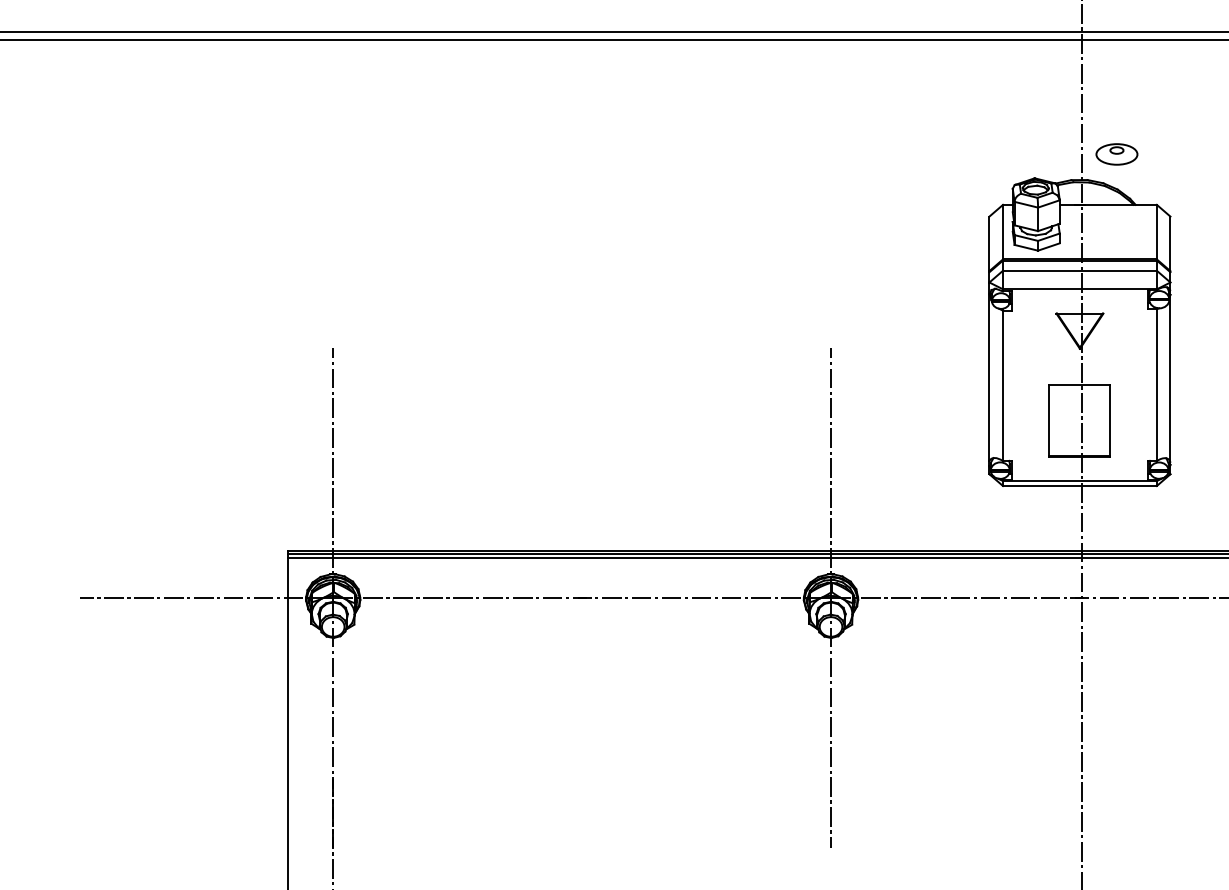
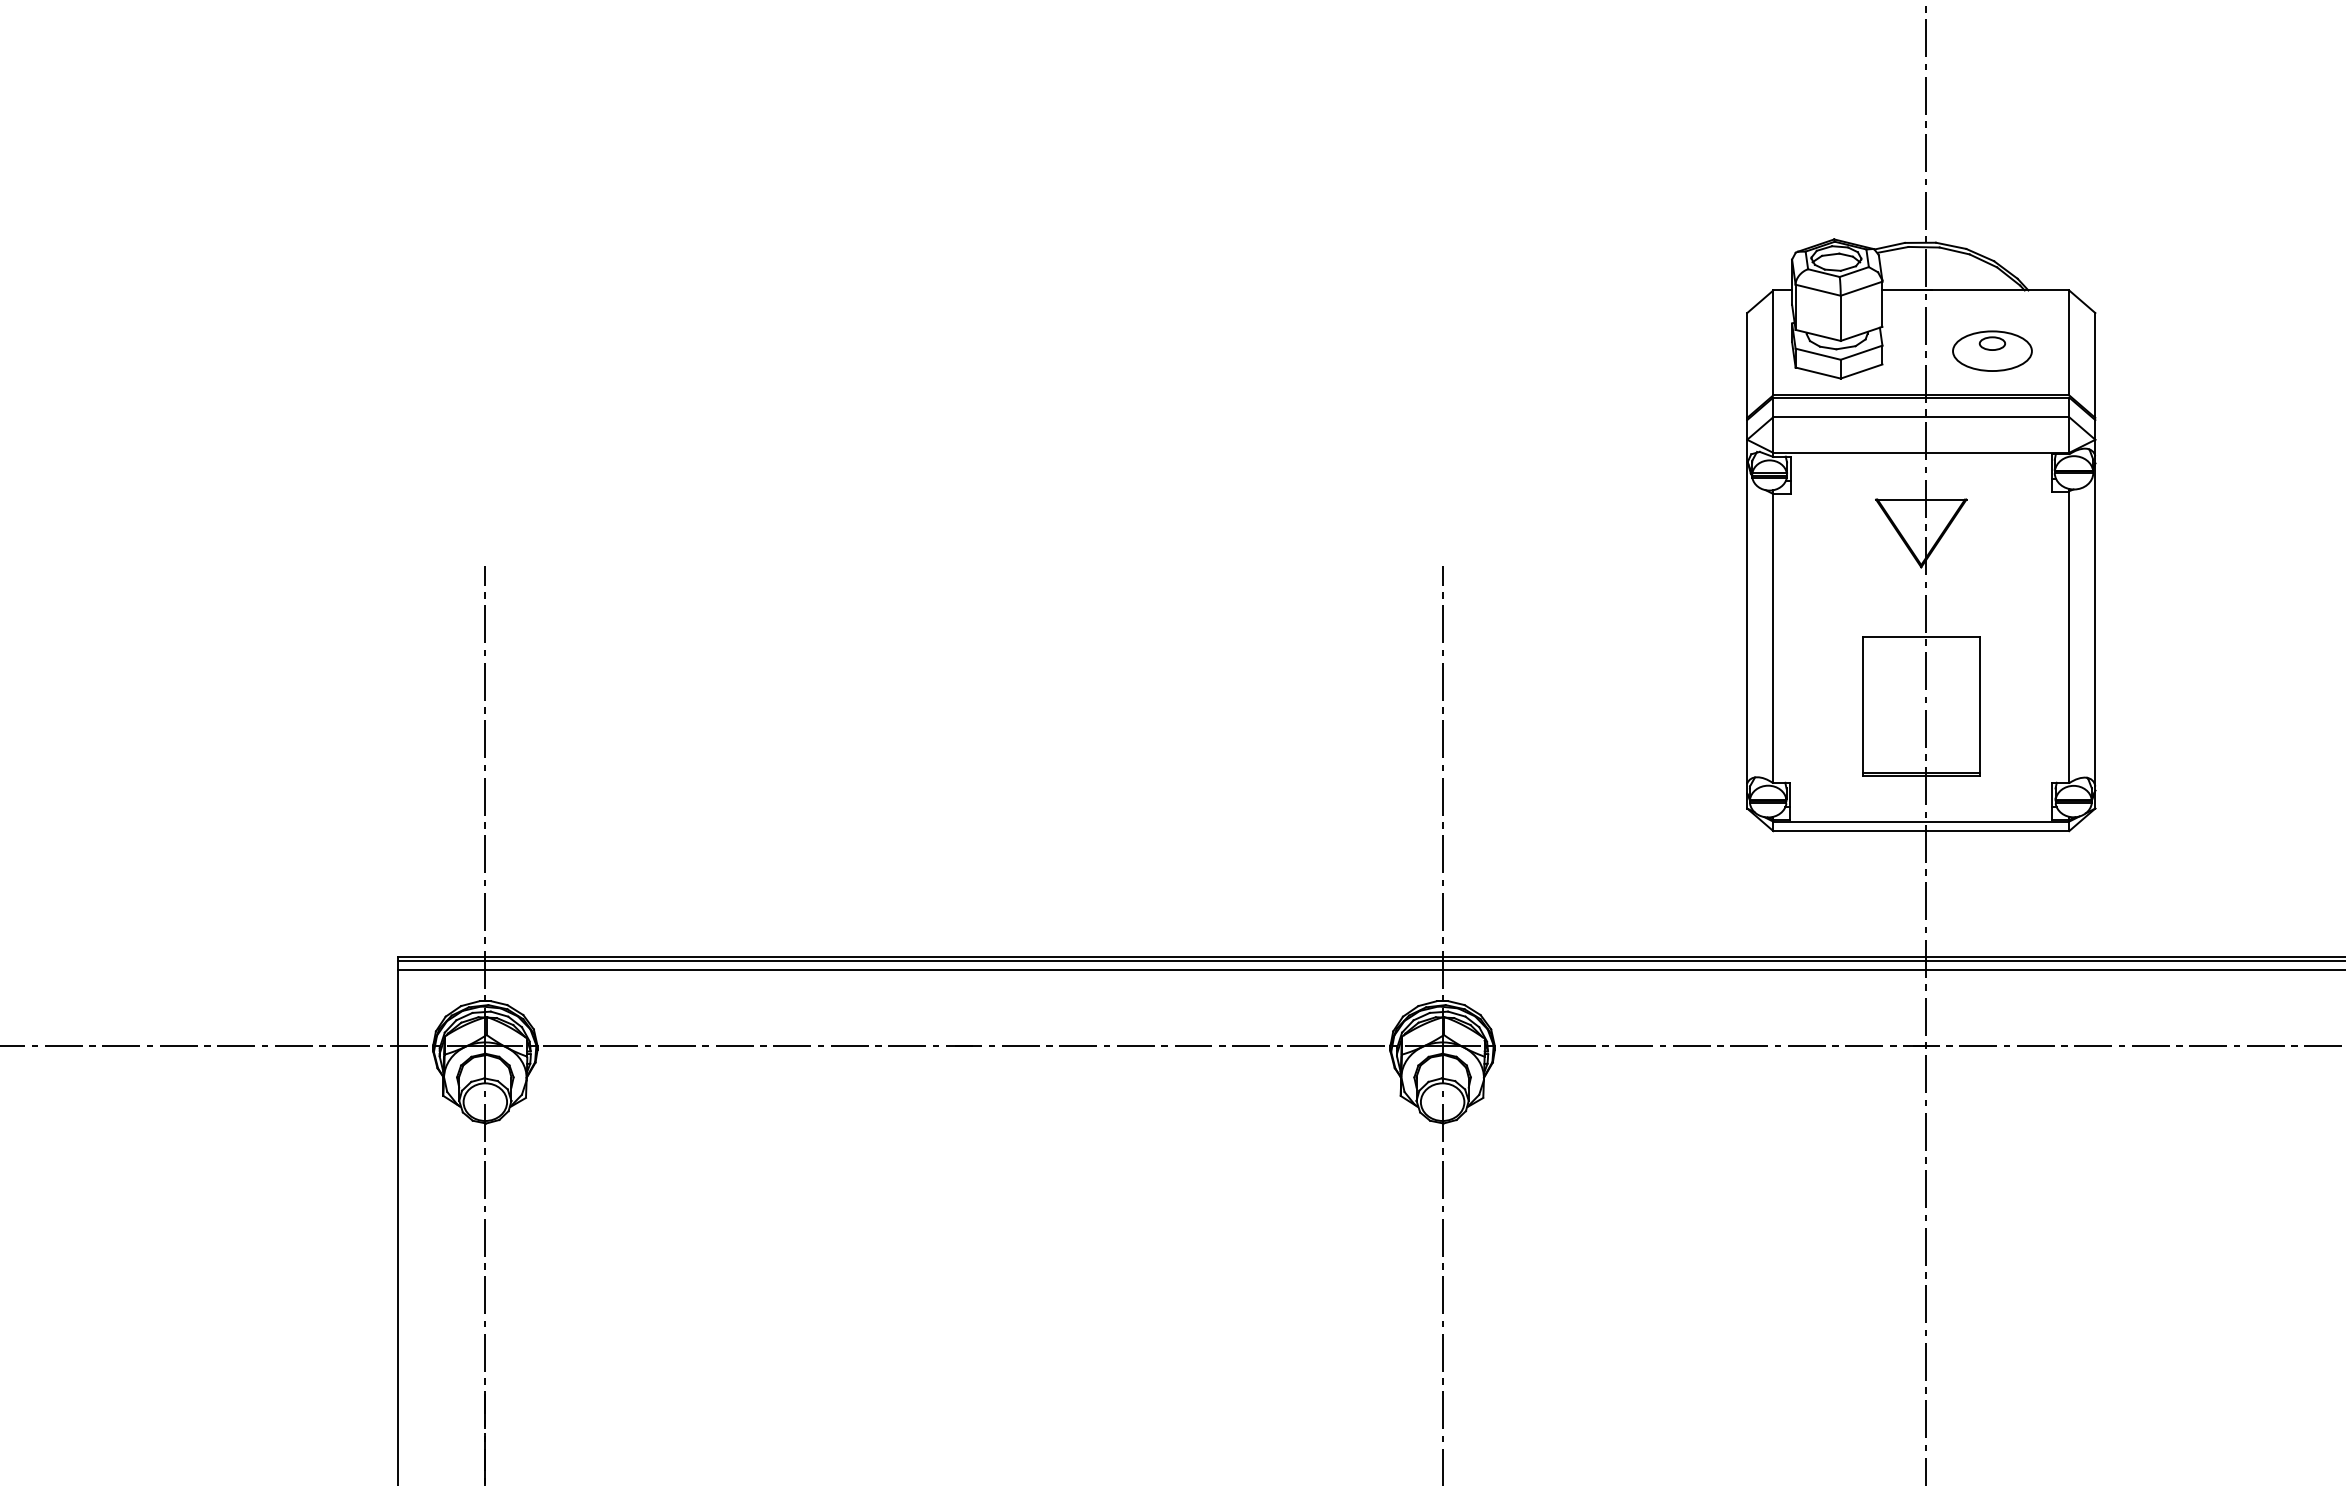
part: (1116, 154) -> (1991, 351), moved

